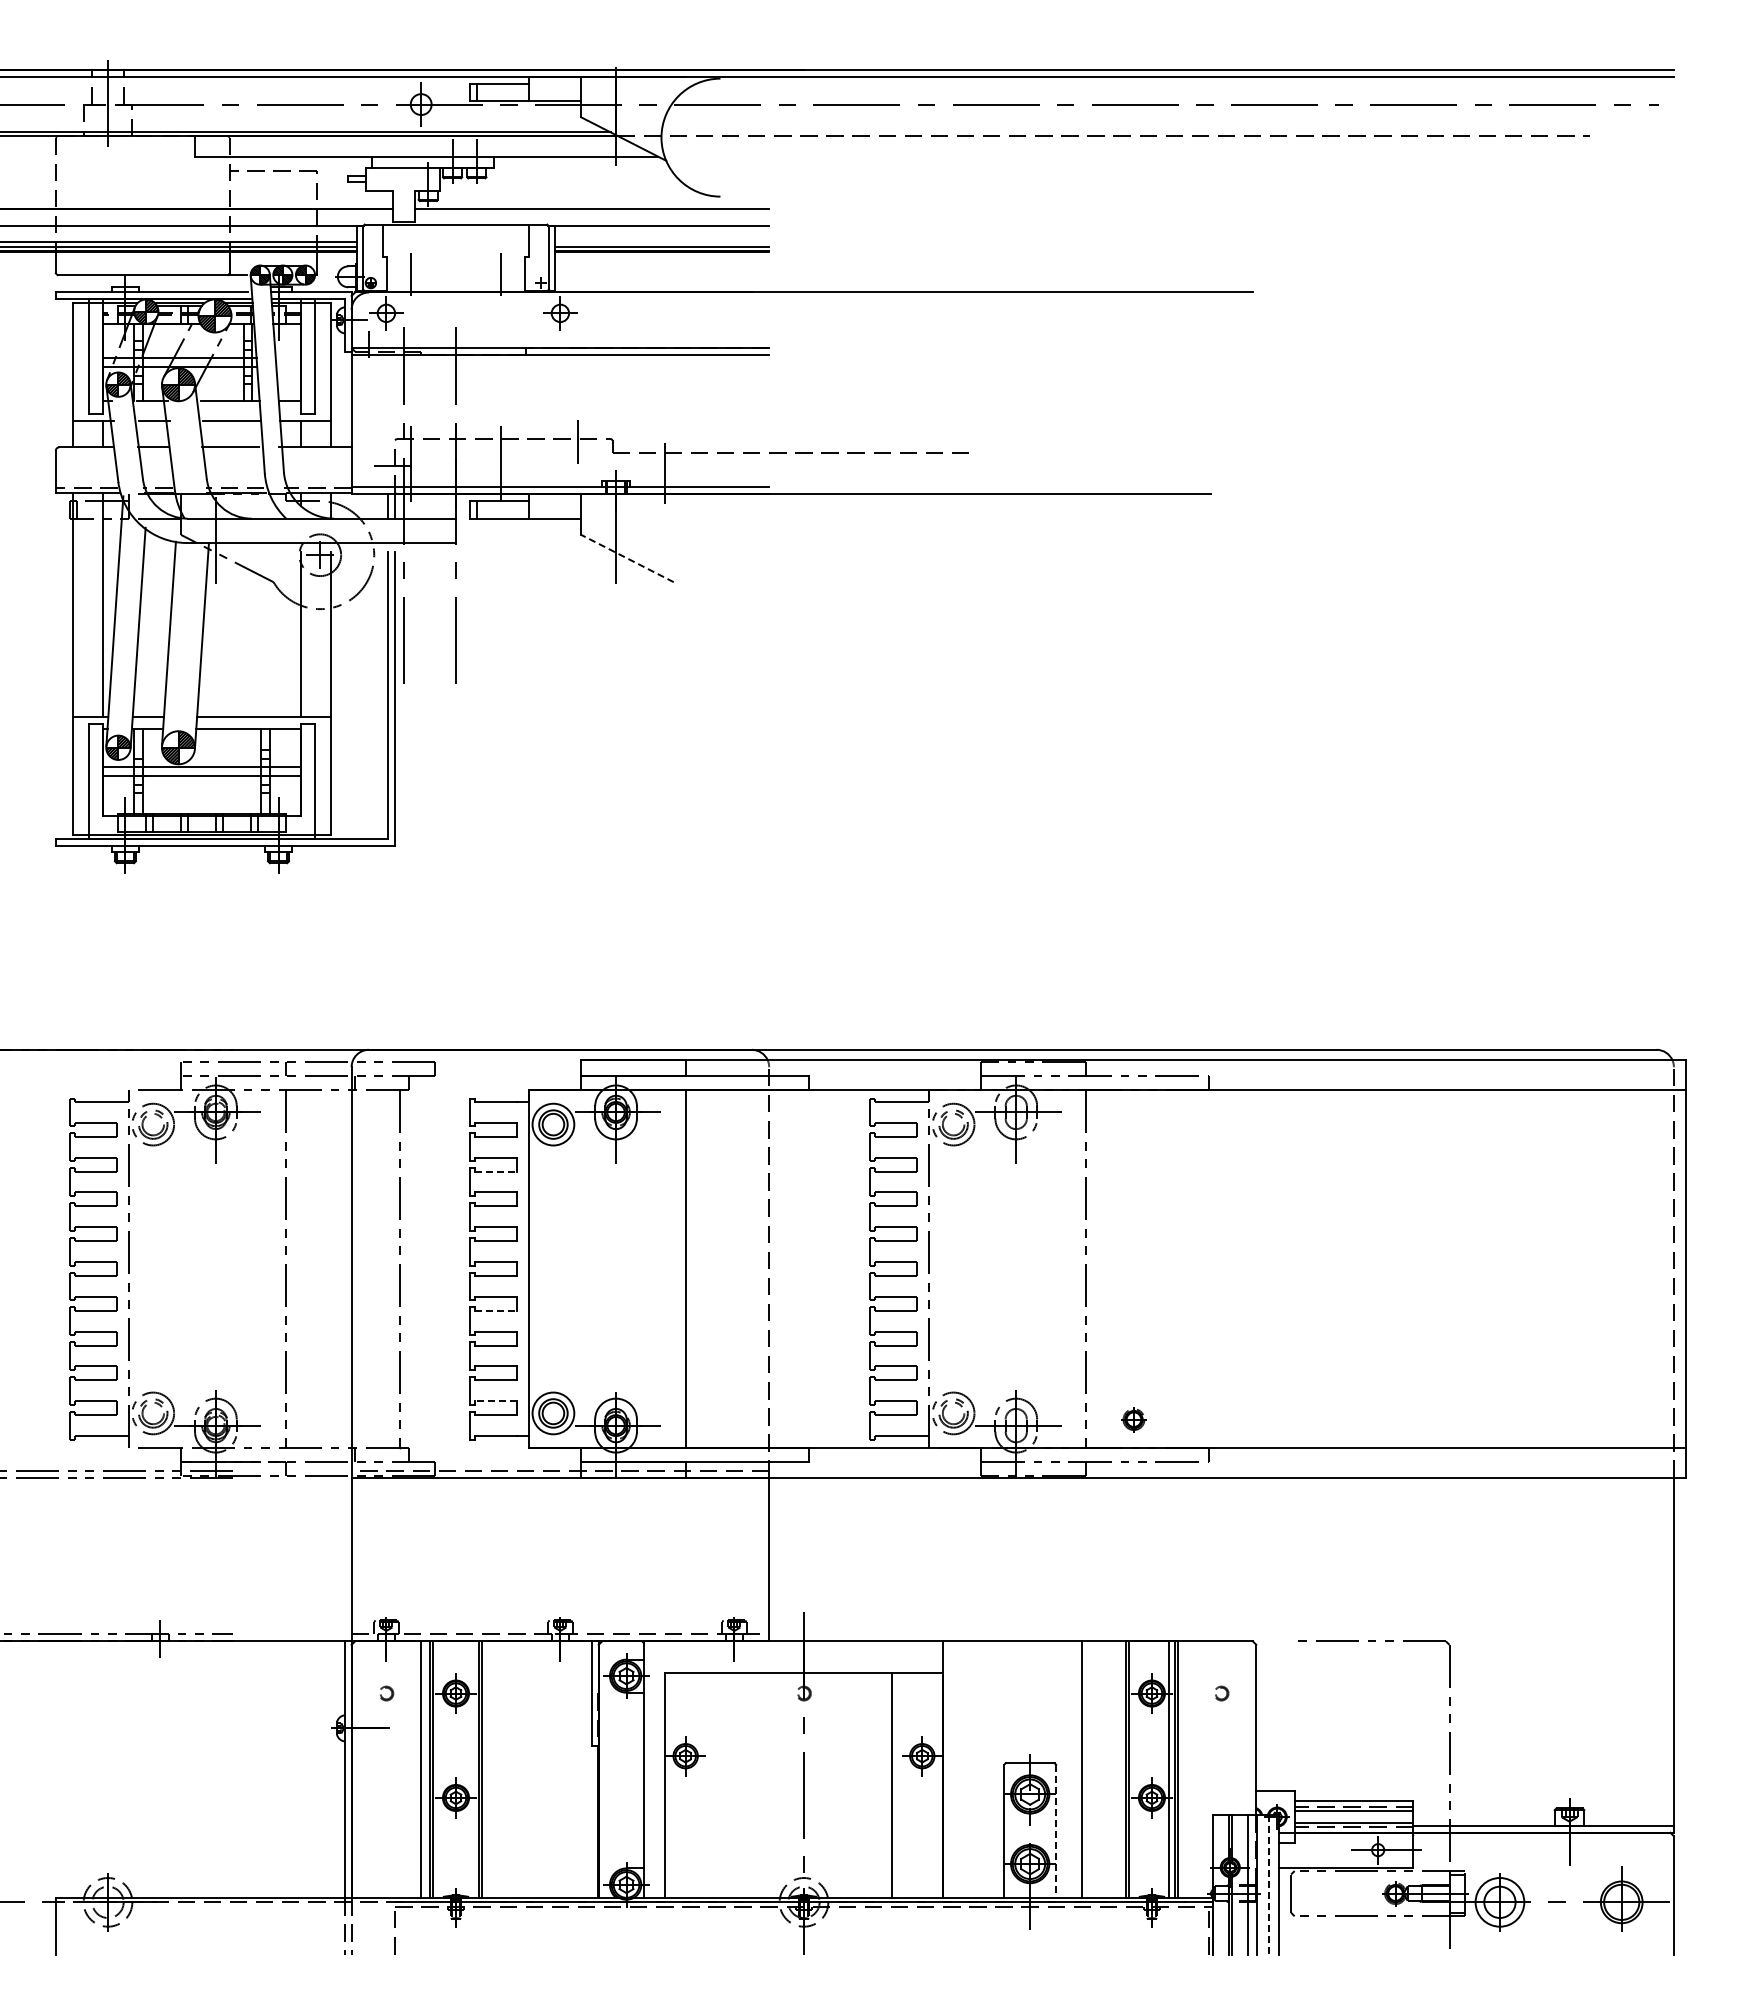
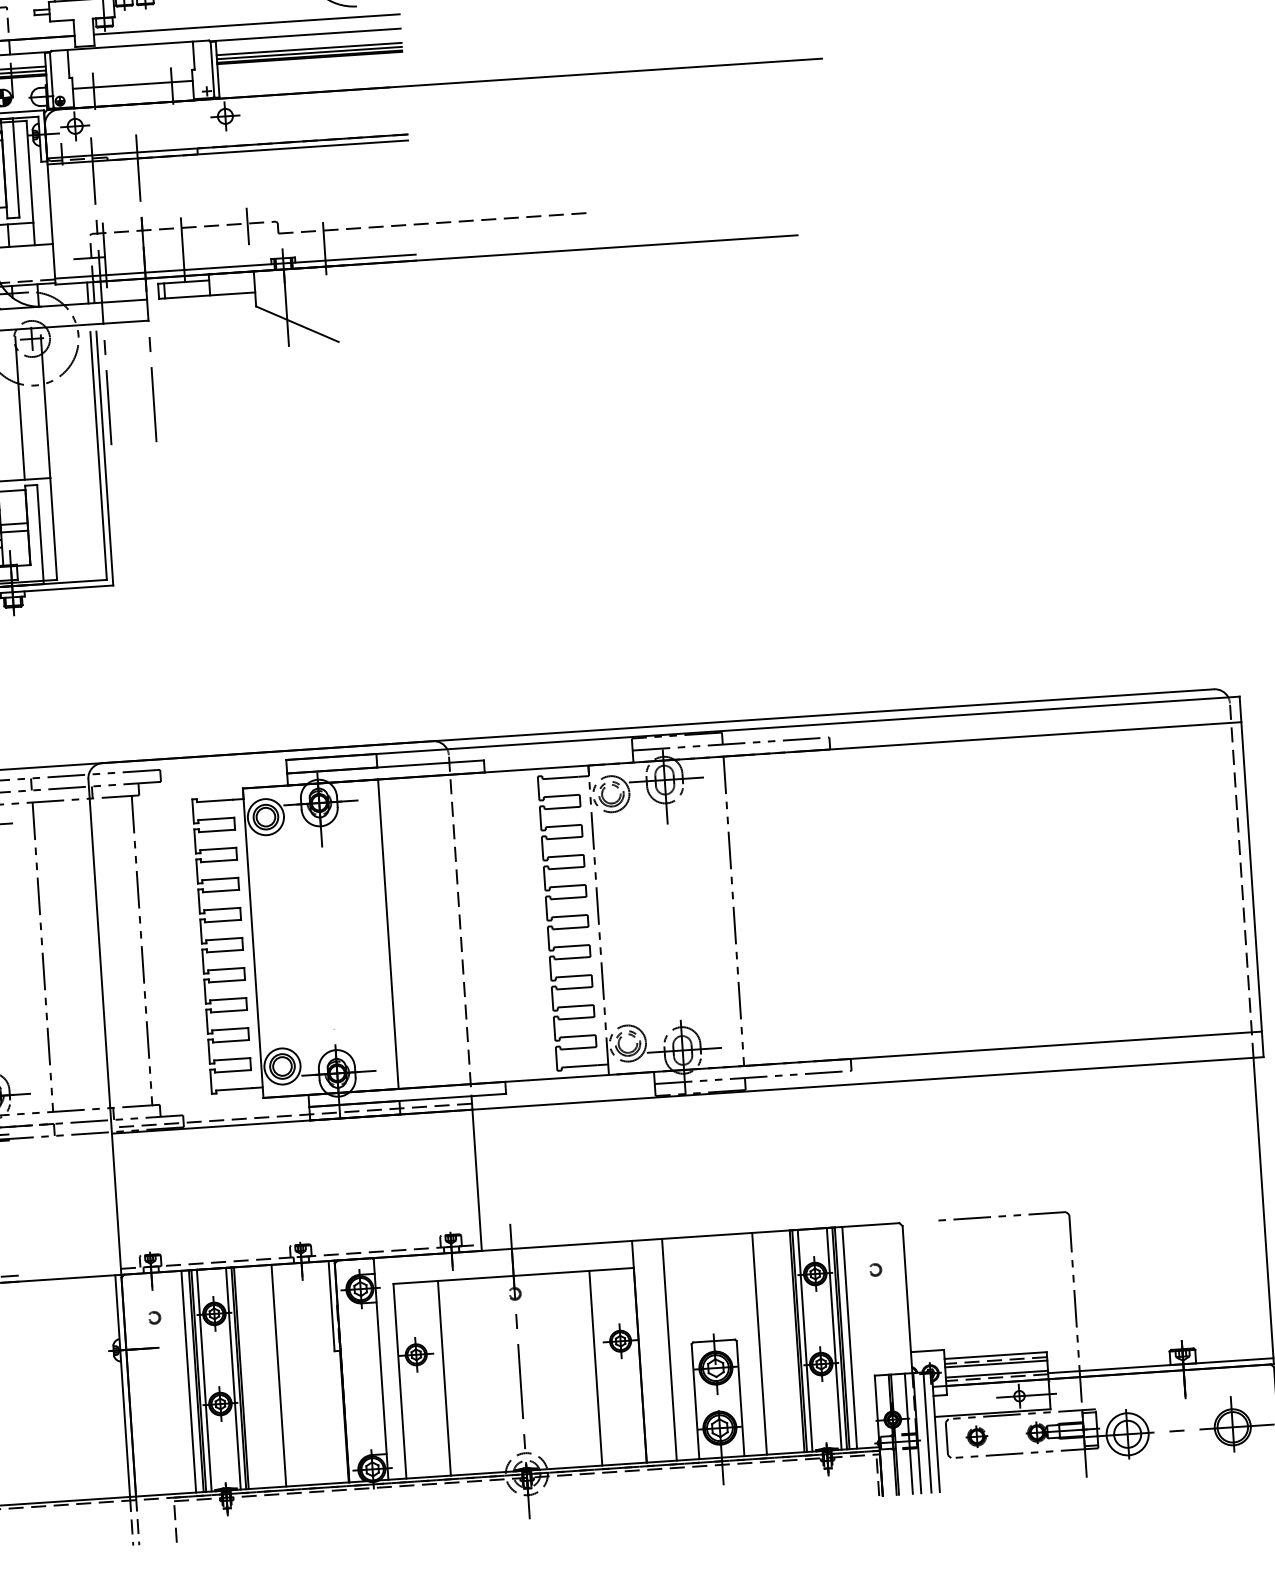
line: (662, 242) -> (309, 49), added
line: (455, 269) -> (132, 84), added
line: (627, 558) -> (297, 324), dashed -> solid
line: (496, 1171) -> (219, 860), dashed -> solid
line: (496, 1310) -> (227, 980), dashed -> solid
line: (496, 1401) -> (232, 1059), dashed -> solid
part: (1133, 1419) -> (976, 1436), moved
line: (439, 1769) -> (204, 1380), added
line: (472, 1769) -> (233, 1378), added
line: (525, 1769) -> (278, 1375), added
line: (977, 1769) -> (669, 1349), added
line: (1135, 1769) -> (805, 1340), added
line: (1186, 1769) -> (849, 1337), added
line: (716, 1785) -> (444, 1378), added
line: (1056, 1831) -> (740, 1398), dashed -> solid
line: (1269, 1884) -> (927, 1432), dashed -> solid

